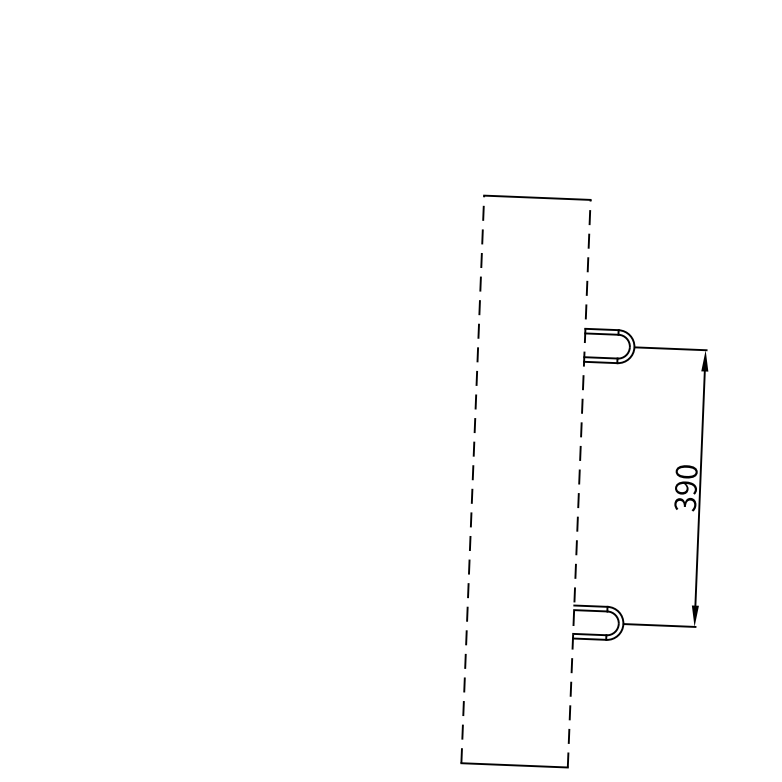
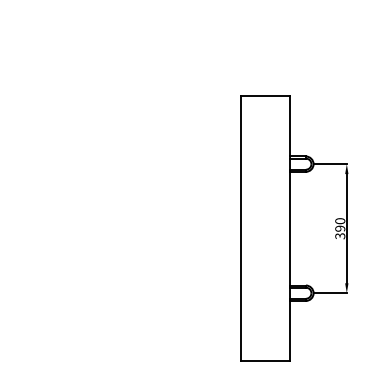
line: (472, 478) -> (240, 228), dashed -> solid
line: (579, 483) -> (290, 228), dashed -> solid

